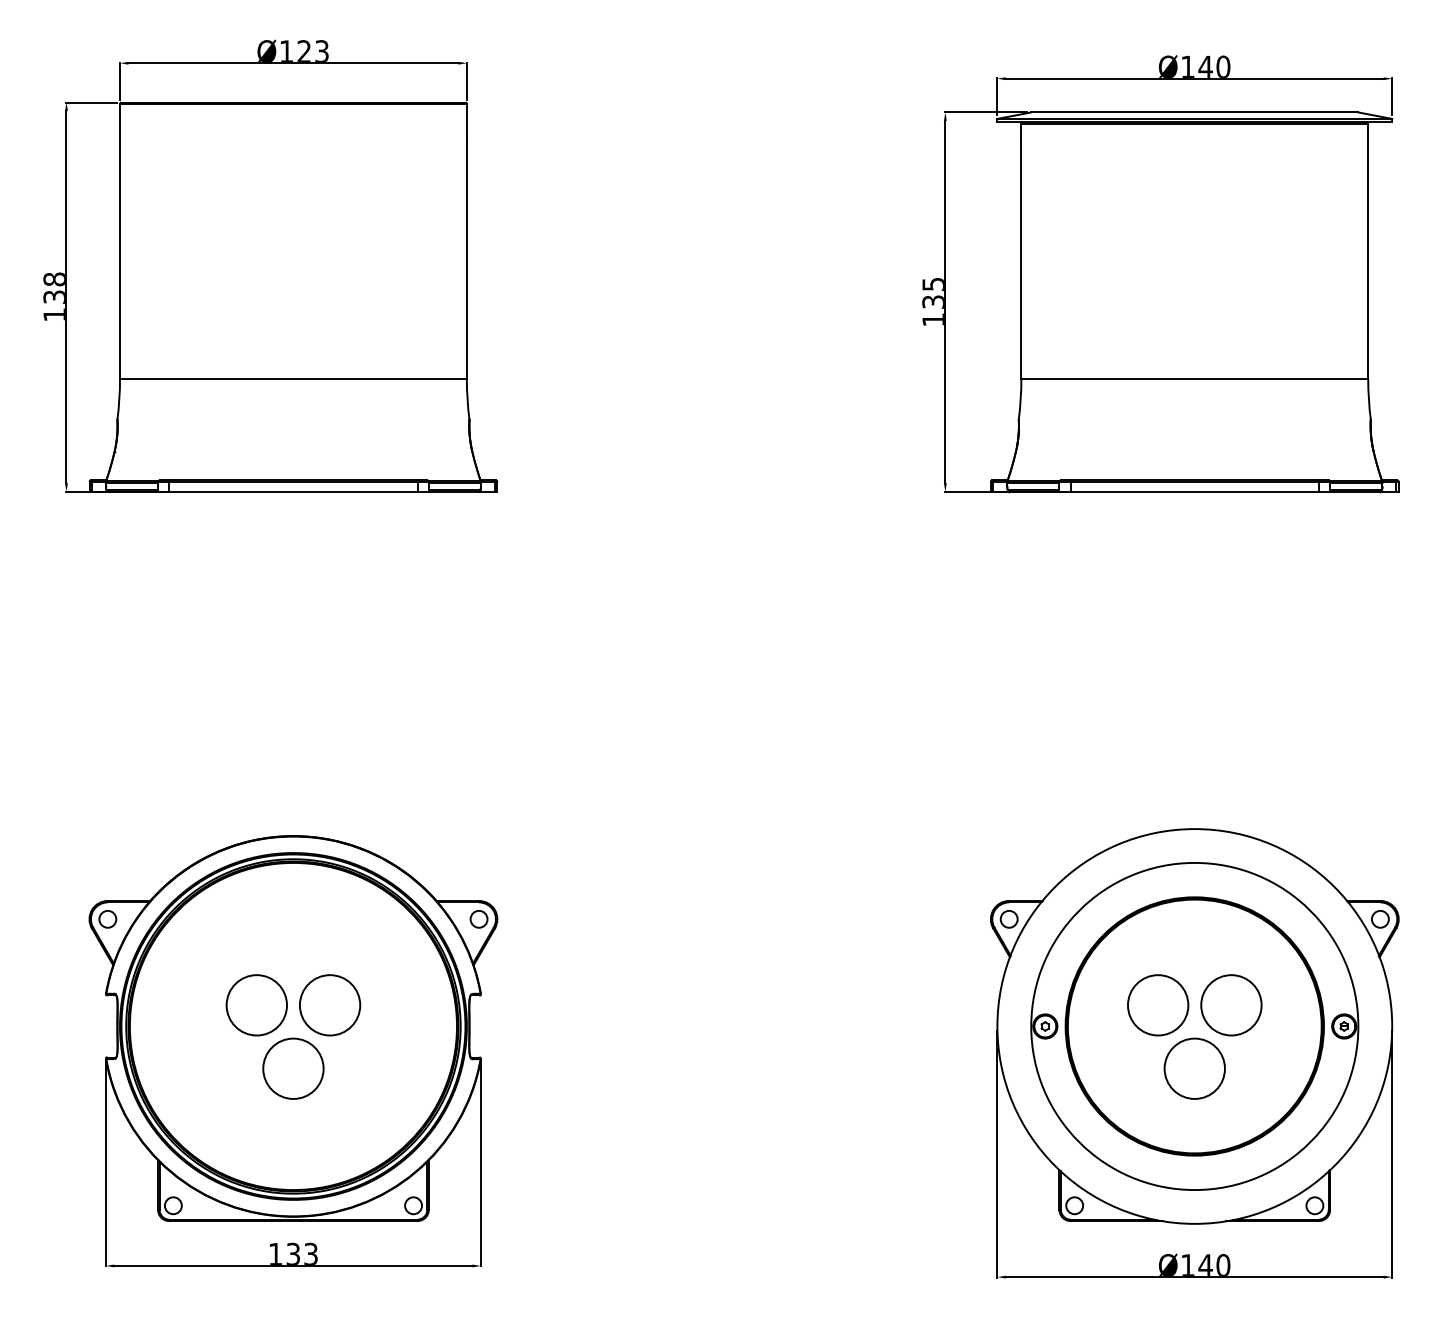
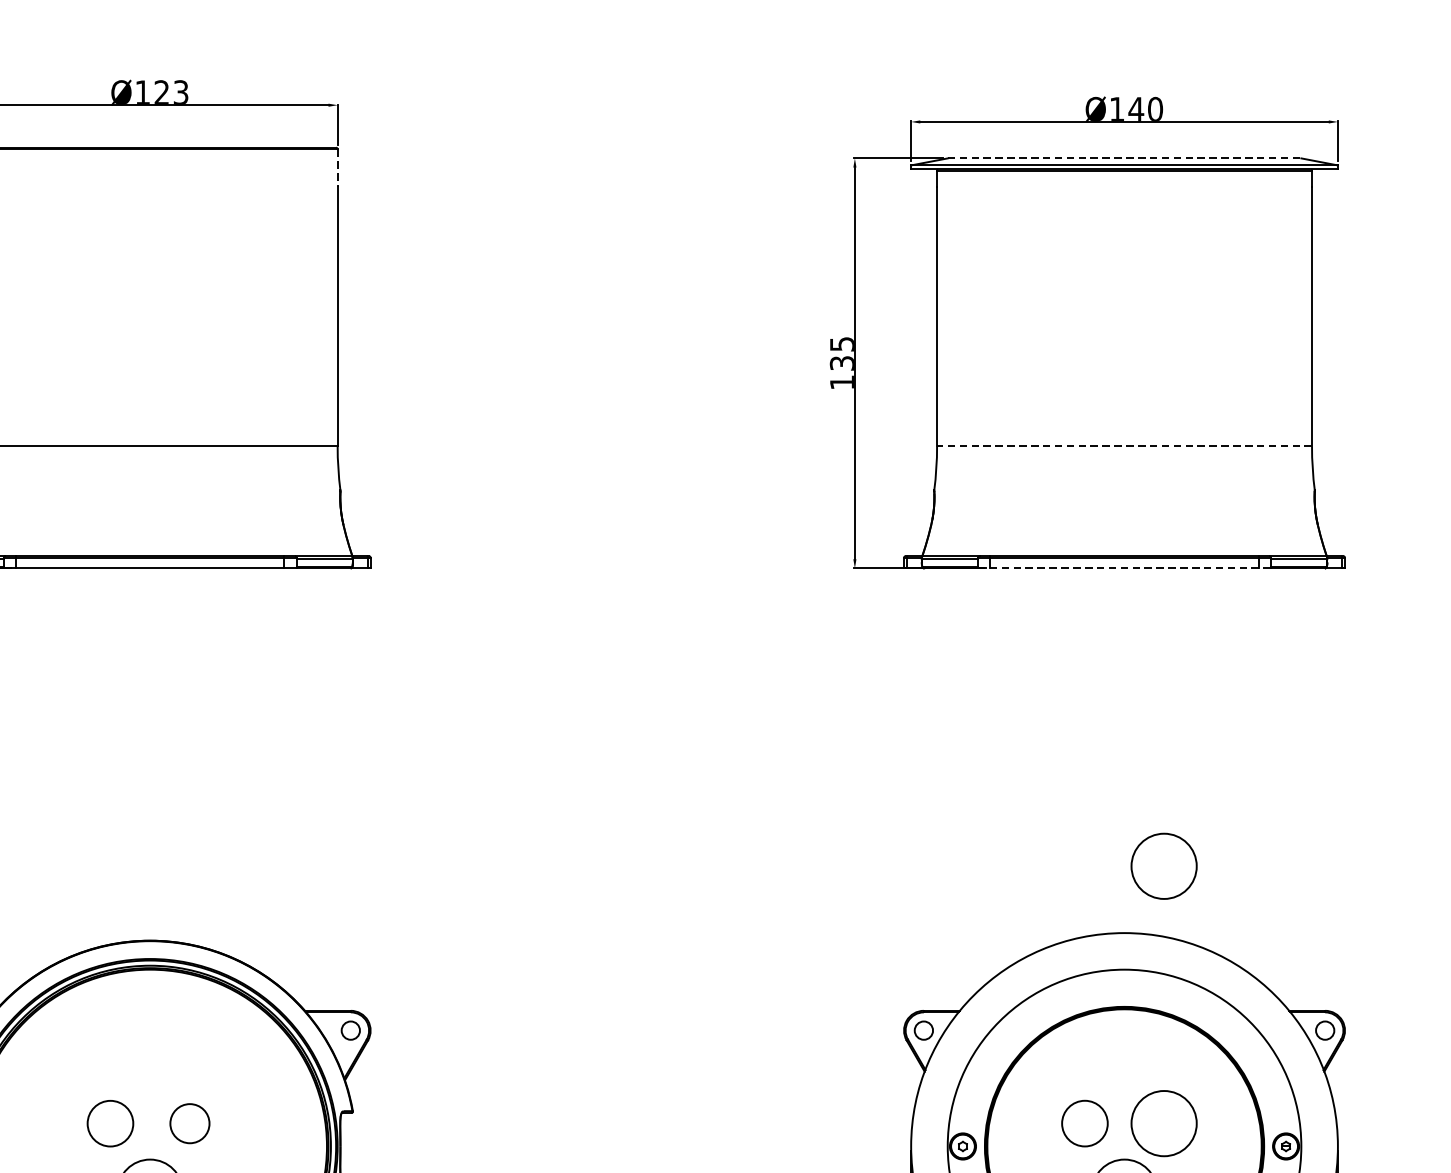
line: (1194, 112) -> (1124, 158), solid -> dashed
line: (466, 121) -> (337, 168), solid -> dashed
line: (1194, 378) -> (1124, 446), solid -> dashed
line: (1194, 491) -> (1124, 568), solid -> dashed
circle: (1231, 767) -> (1164, 866), added
circle: (256, 1005) -> (110, 1123), size x0.7
circle: (330, 1005) -> (190, 1123), size x0.6
circle: (1158, 1005) -> (1085, 1123), size x0.7

